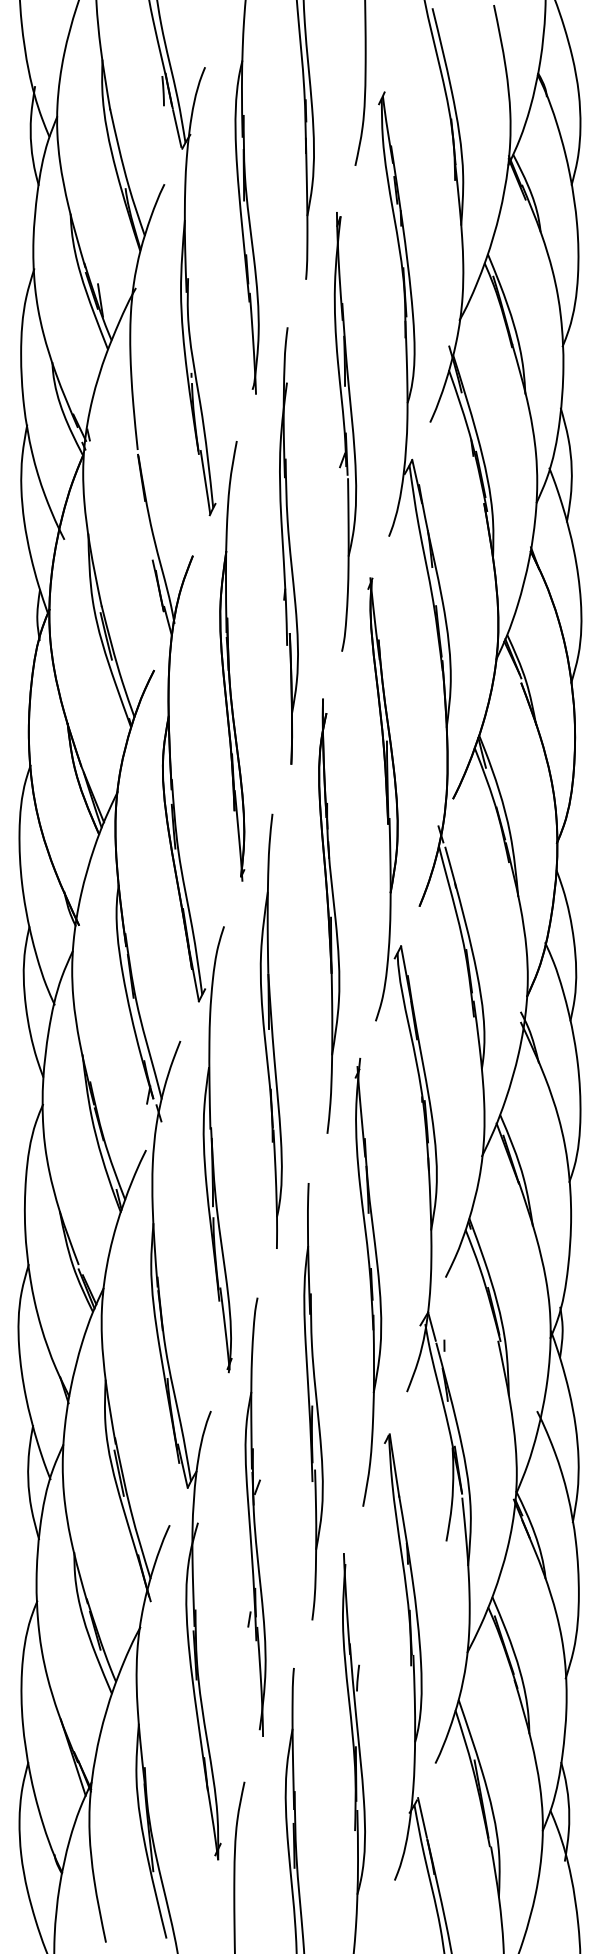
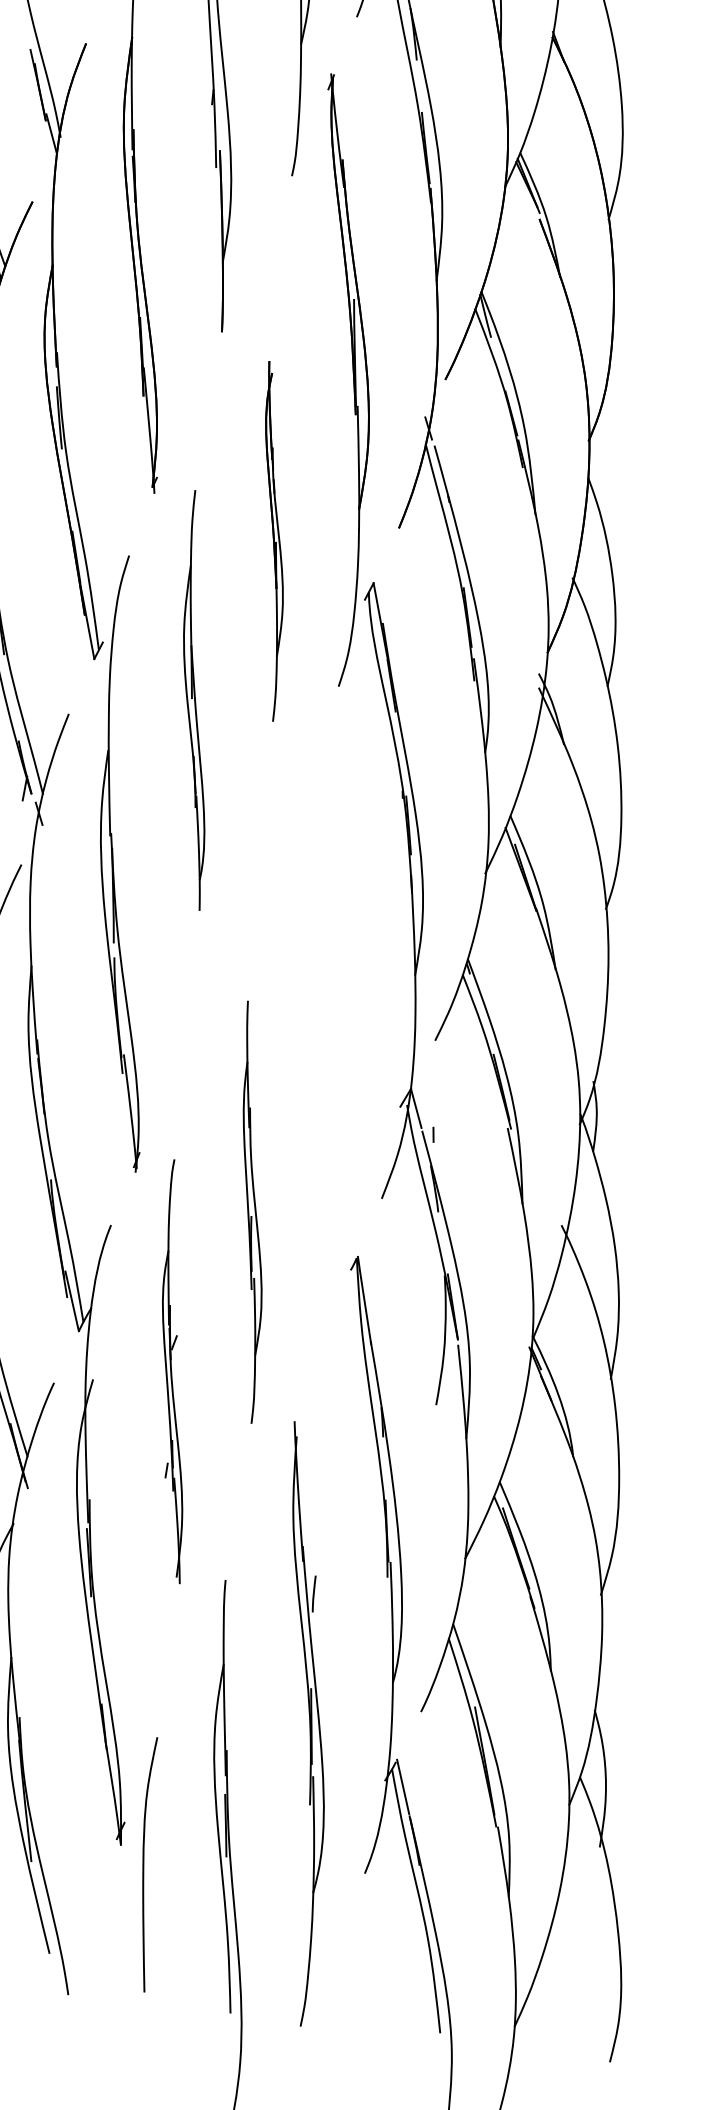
part: (329, 915) -> (274, 540), size x0.6
part: (270, 1030) -> (193, 699), size x0.7
part: (368, 1281) -> (328, 1046), removed
part: (313, 1401) -> (252, 1211), size x0.7
part: (255, 1516) -> (172, 1370), size x0.7

